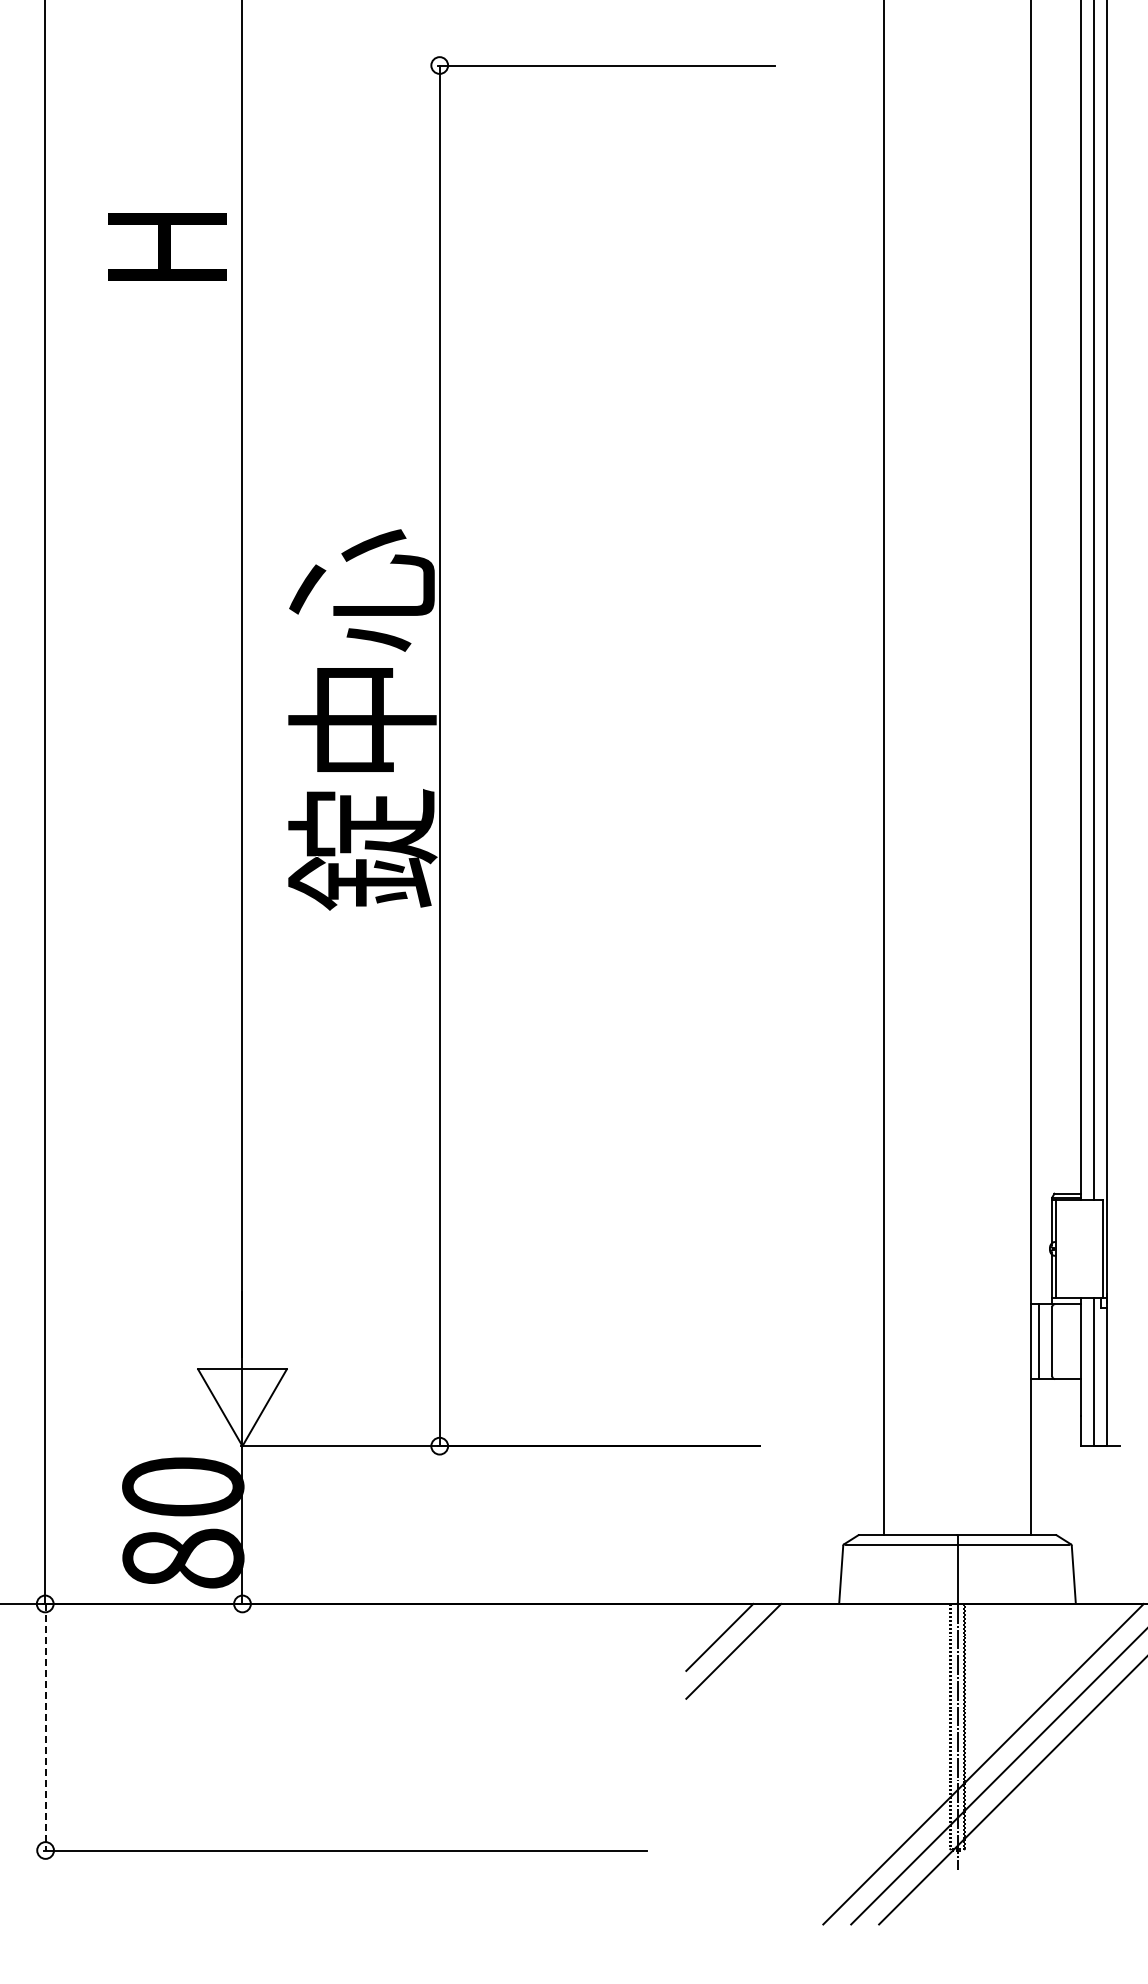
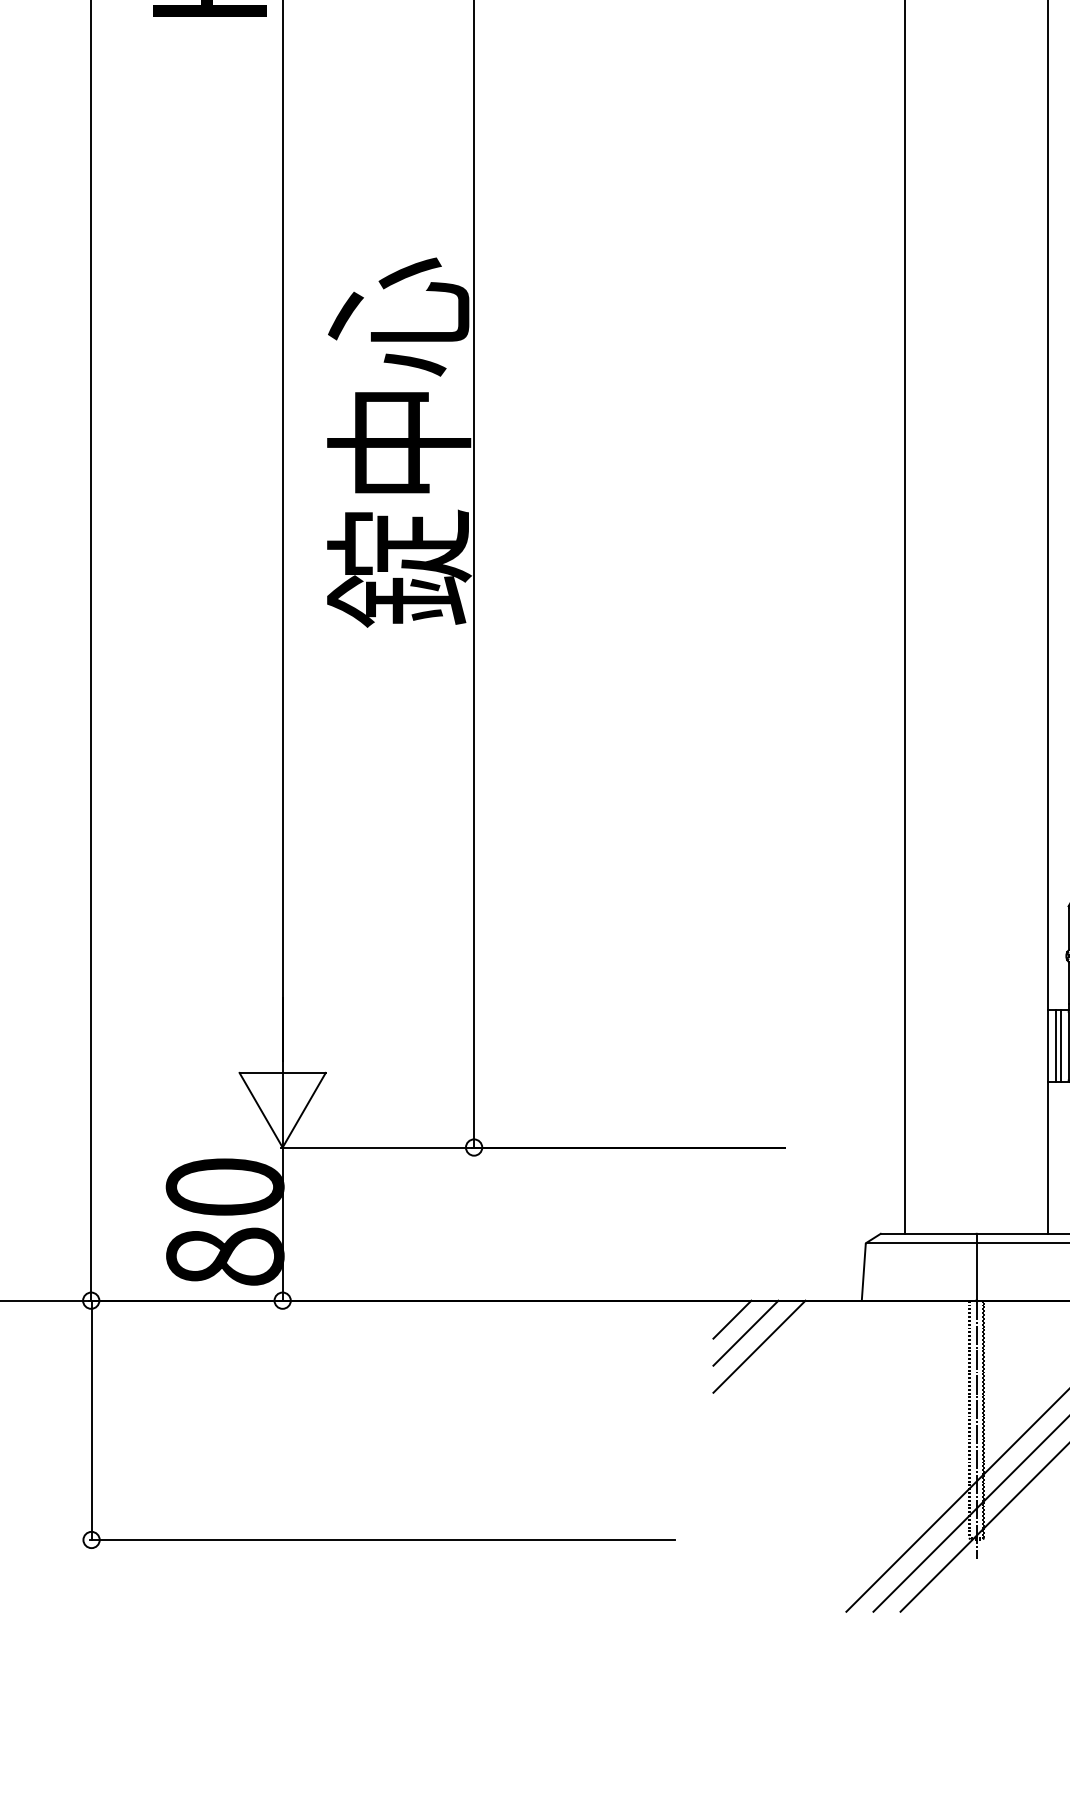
line: (1044, 1341) -> (1061, 1045), added
line: (705, 1623) -> (732, 1319), added
line: (45, 1727) -> (91, 1420), dashed -> solid

